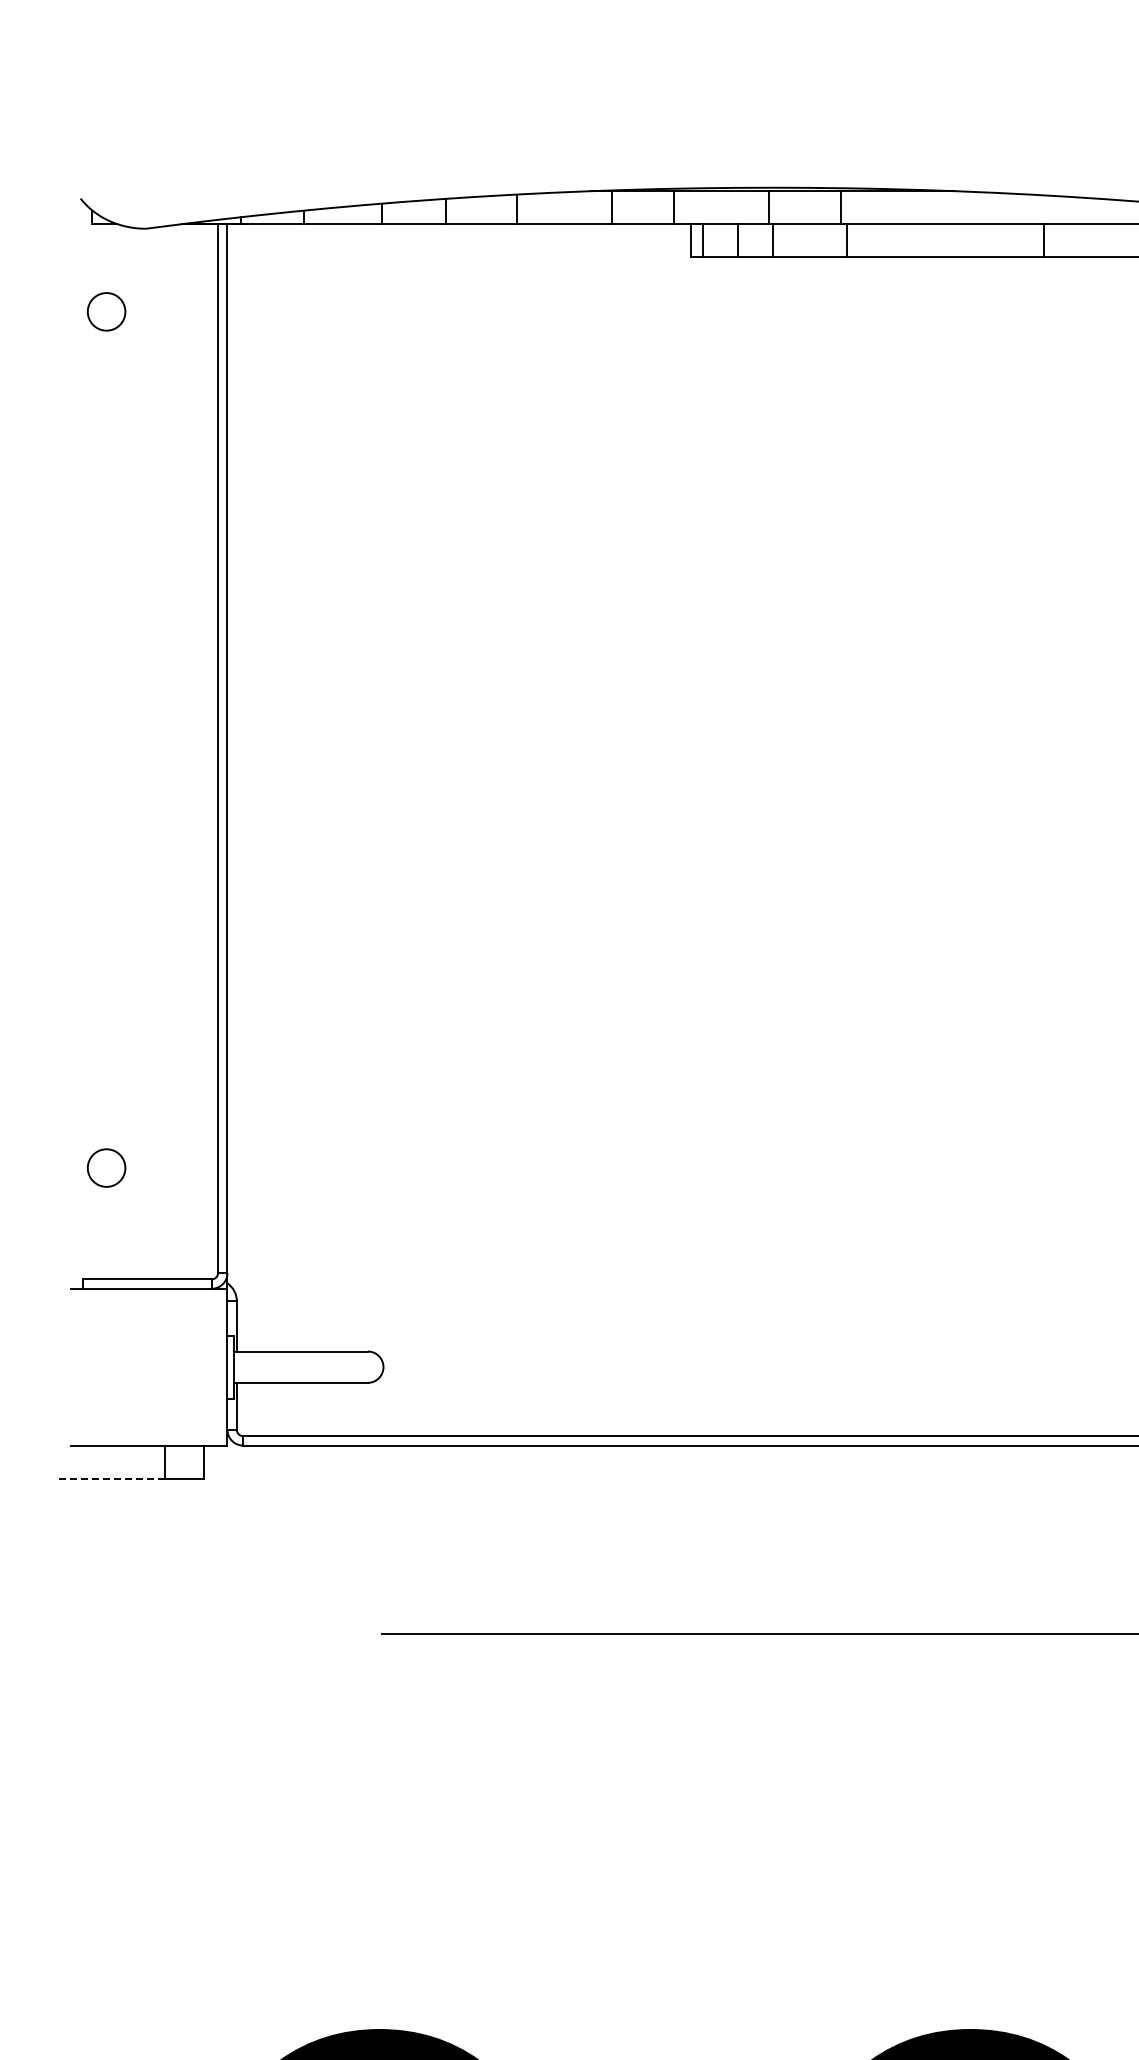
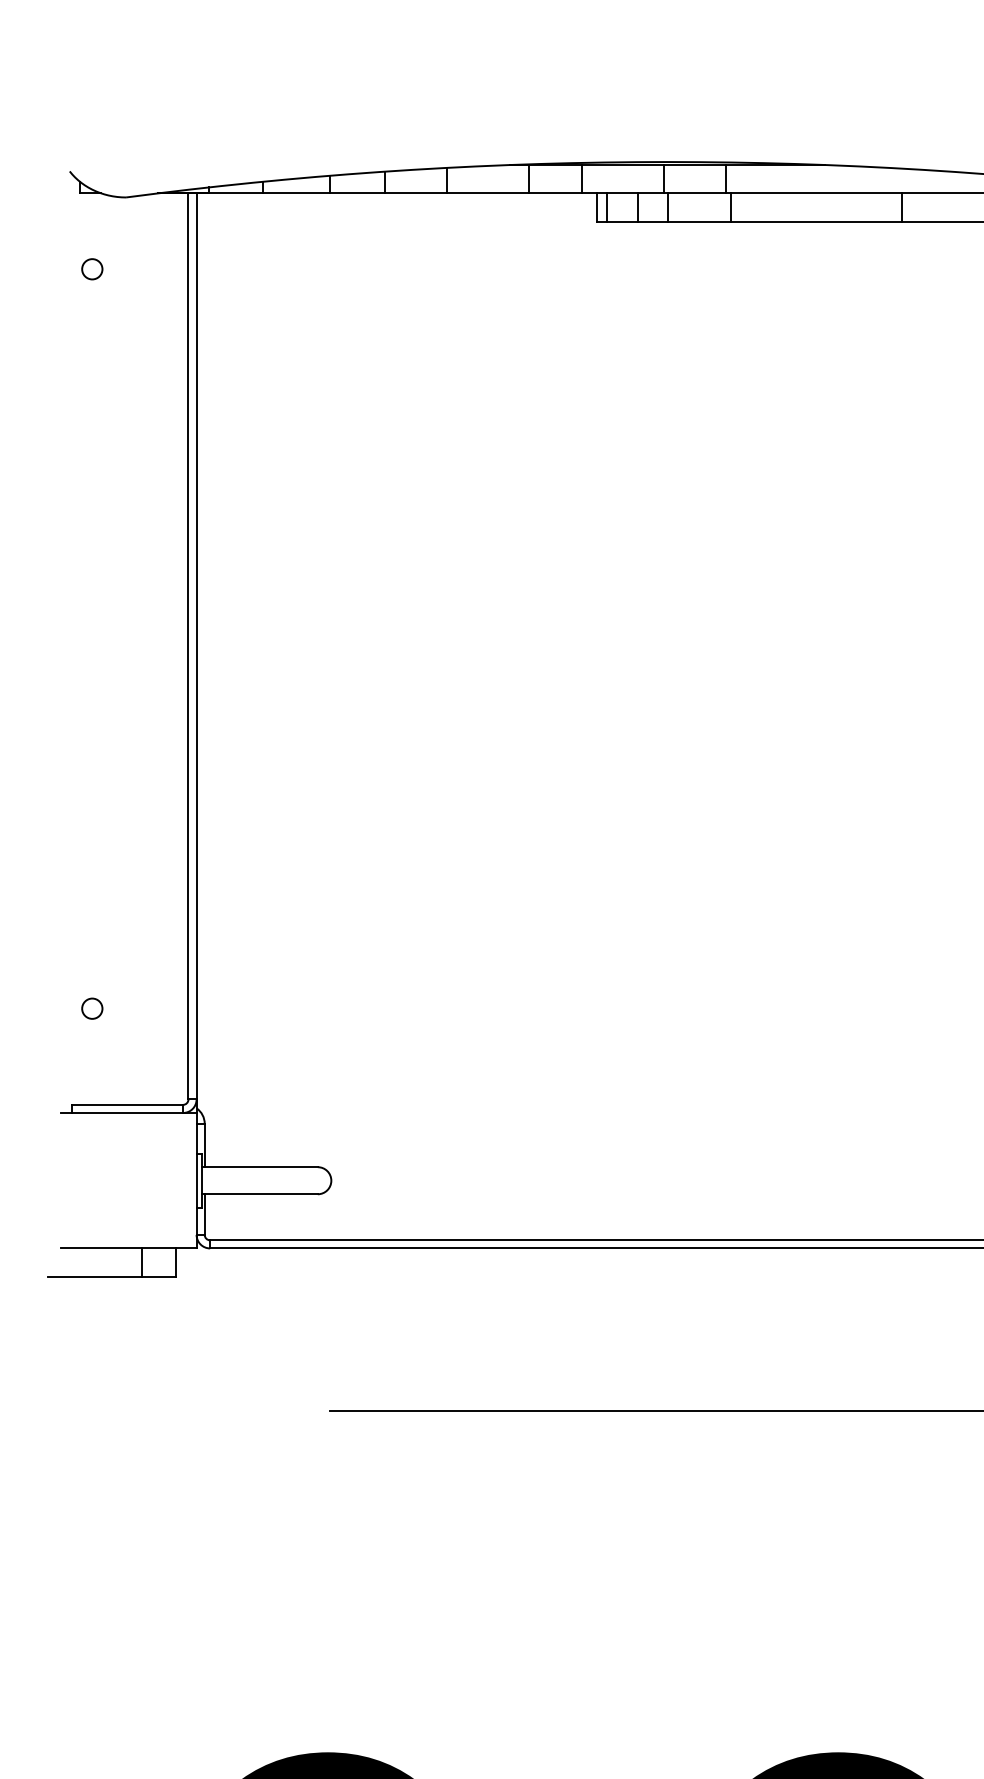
circle: (106, 311) -> (92, 268), size x0.62
circle: (106, 1167) -> (92, 1008), size x0.62
line: (109, 1478) -> (94, 1276), dashed -> solid

